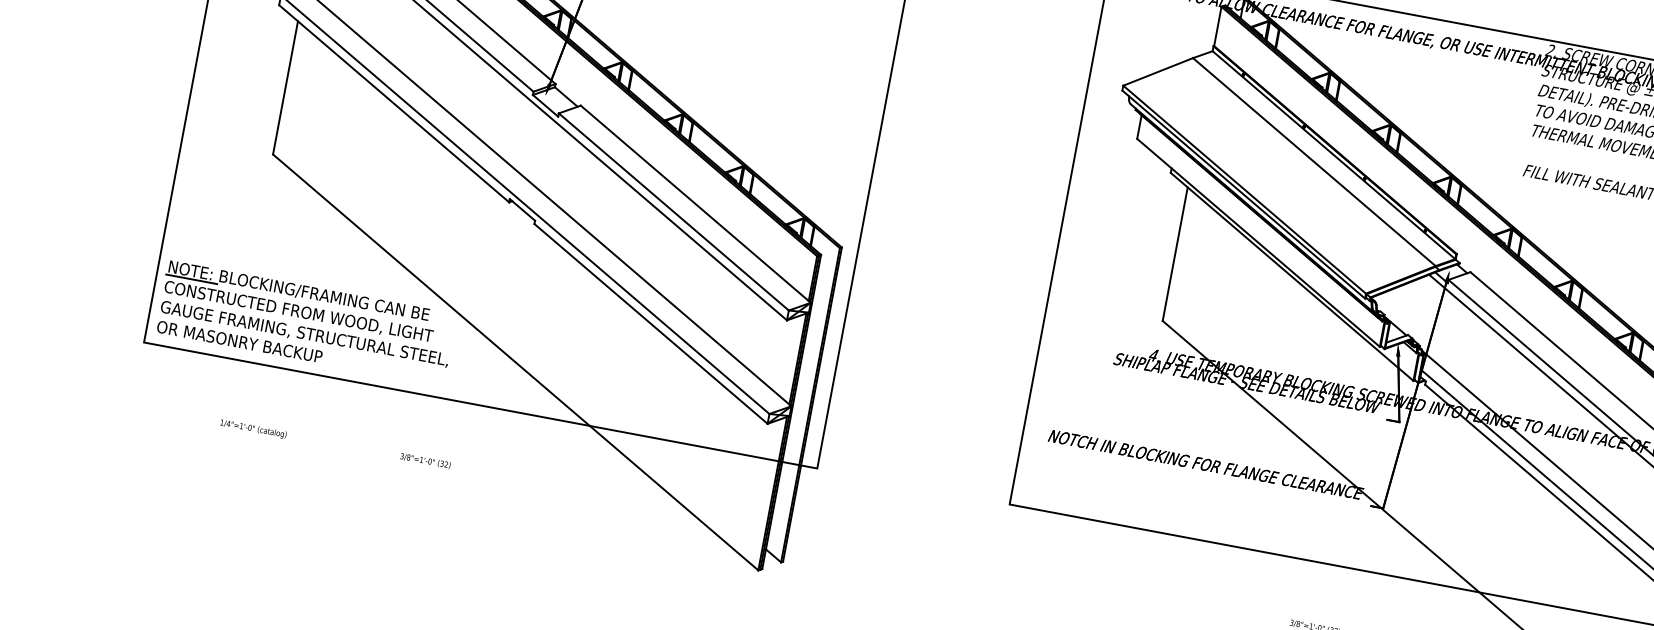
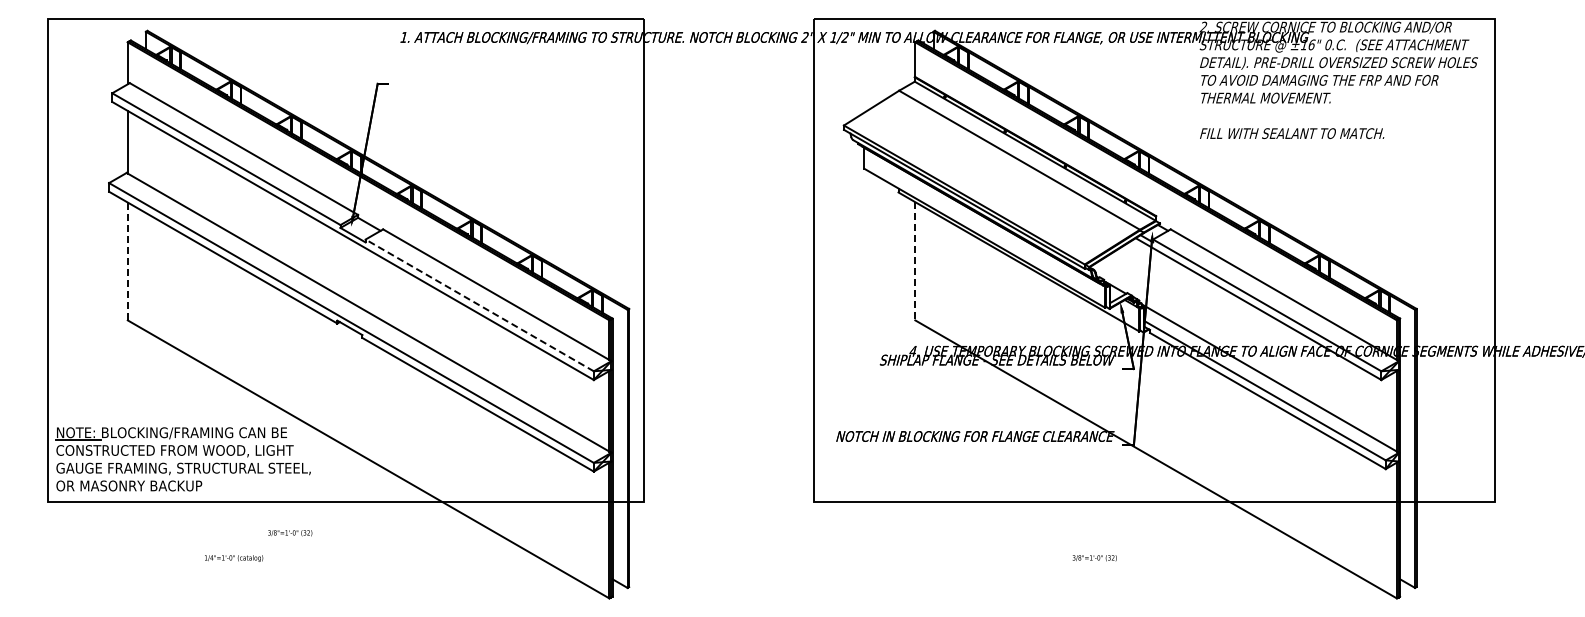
line: (285, 87) -> (127, 261), solid -> dashed
line: (673, 211) -> (479, 305), solid -> dashed
line: (1175, 254) -> (915, 261), solid -> dashed
text: (254, 429) -> (234, 558), moved
text: (425, 461) -> (290, 533), moved

